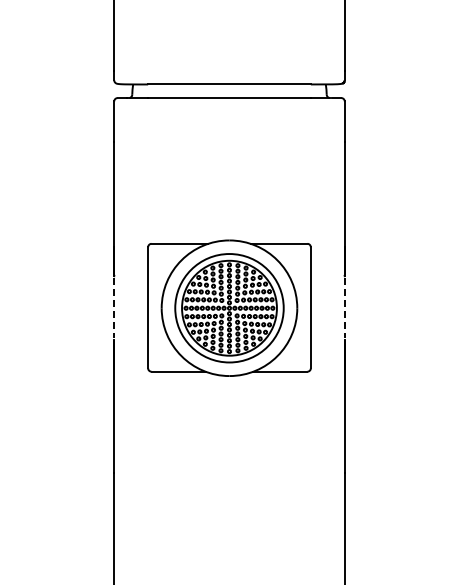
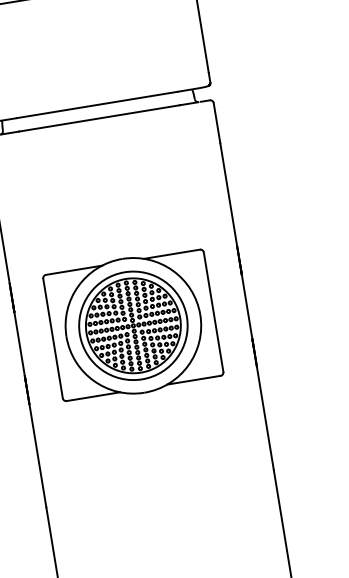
line: (114, 308) -> (19, 344), dashed -> solid
line: (344, 308) -> (246, 307), dashed -> solid

